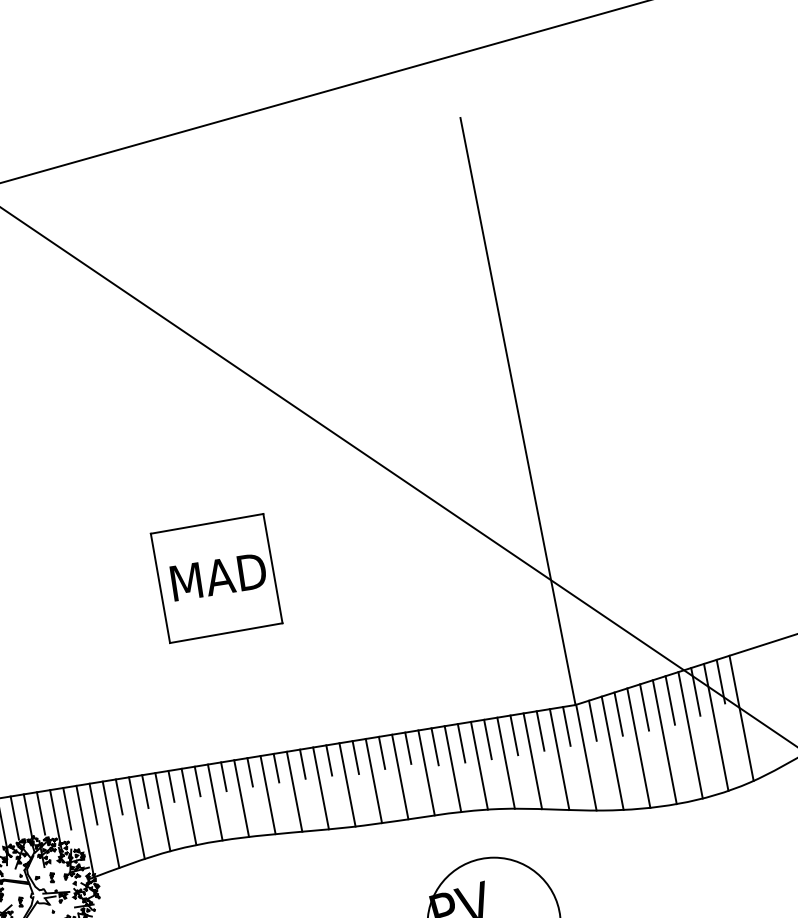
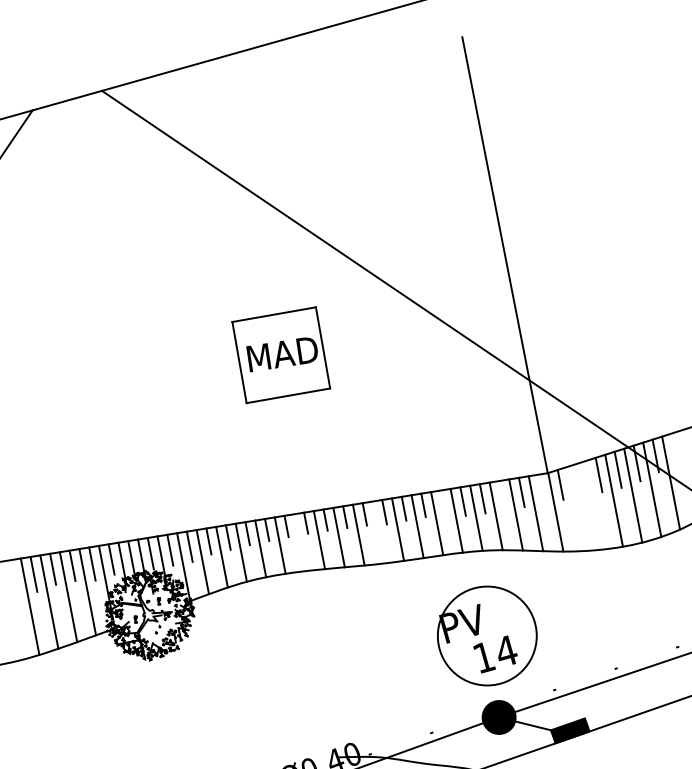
part: (216, 578) -> (281, 355), moved
line: (618, 713) -> (579, 479), removed
line: (567, 725) -> (541, 488), removed
line: (514, 735) -> (502, 495), removed
line: (435, 745) -> (443, 503), removed
line: (638, 747) -> (594, 504), removed
line: (612, 752) -> (575, 508), removed
line: (347, 784) -> (378, 532), removed
line: (241, 798) -> (299, 542), removed

